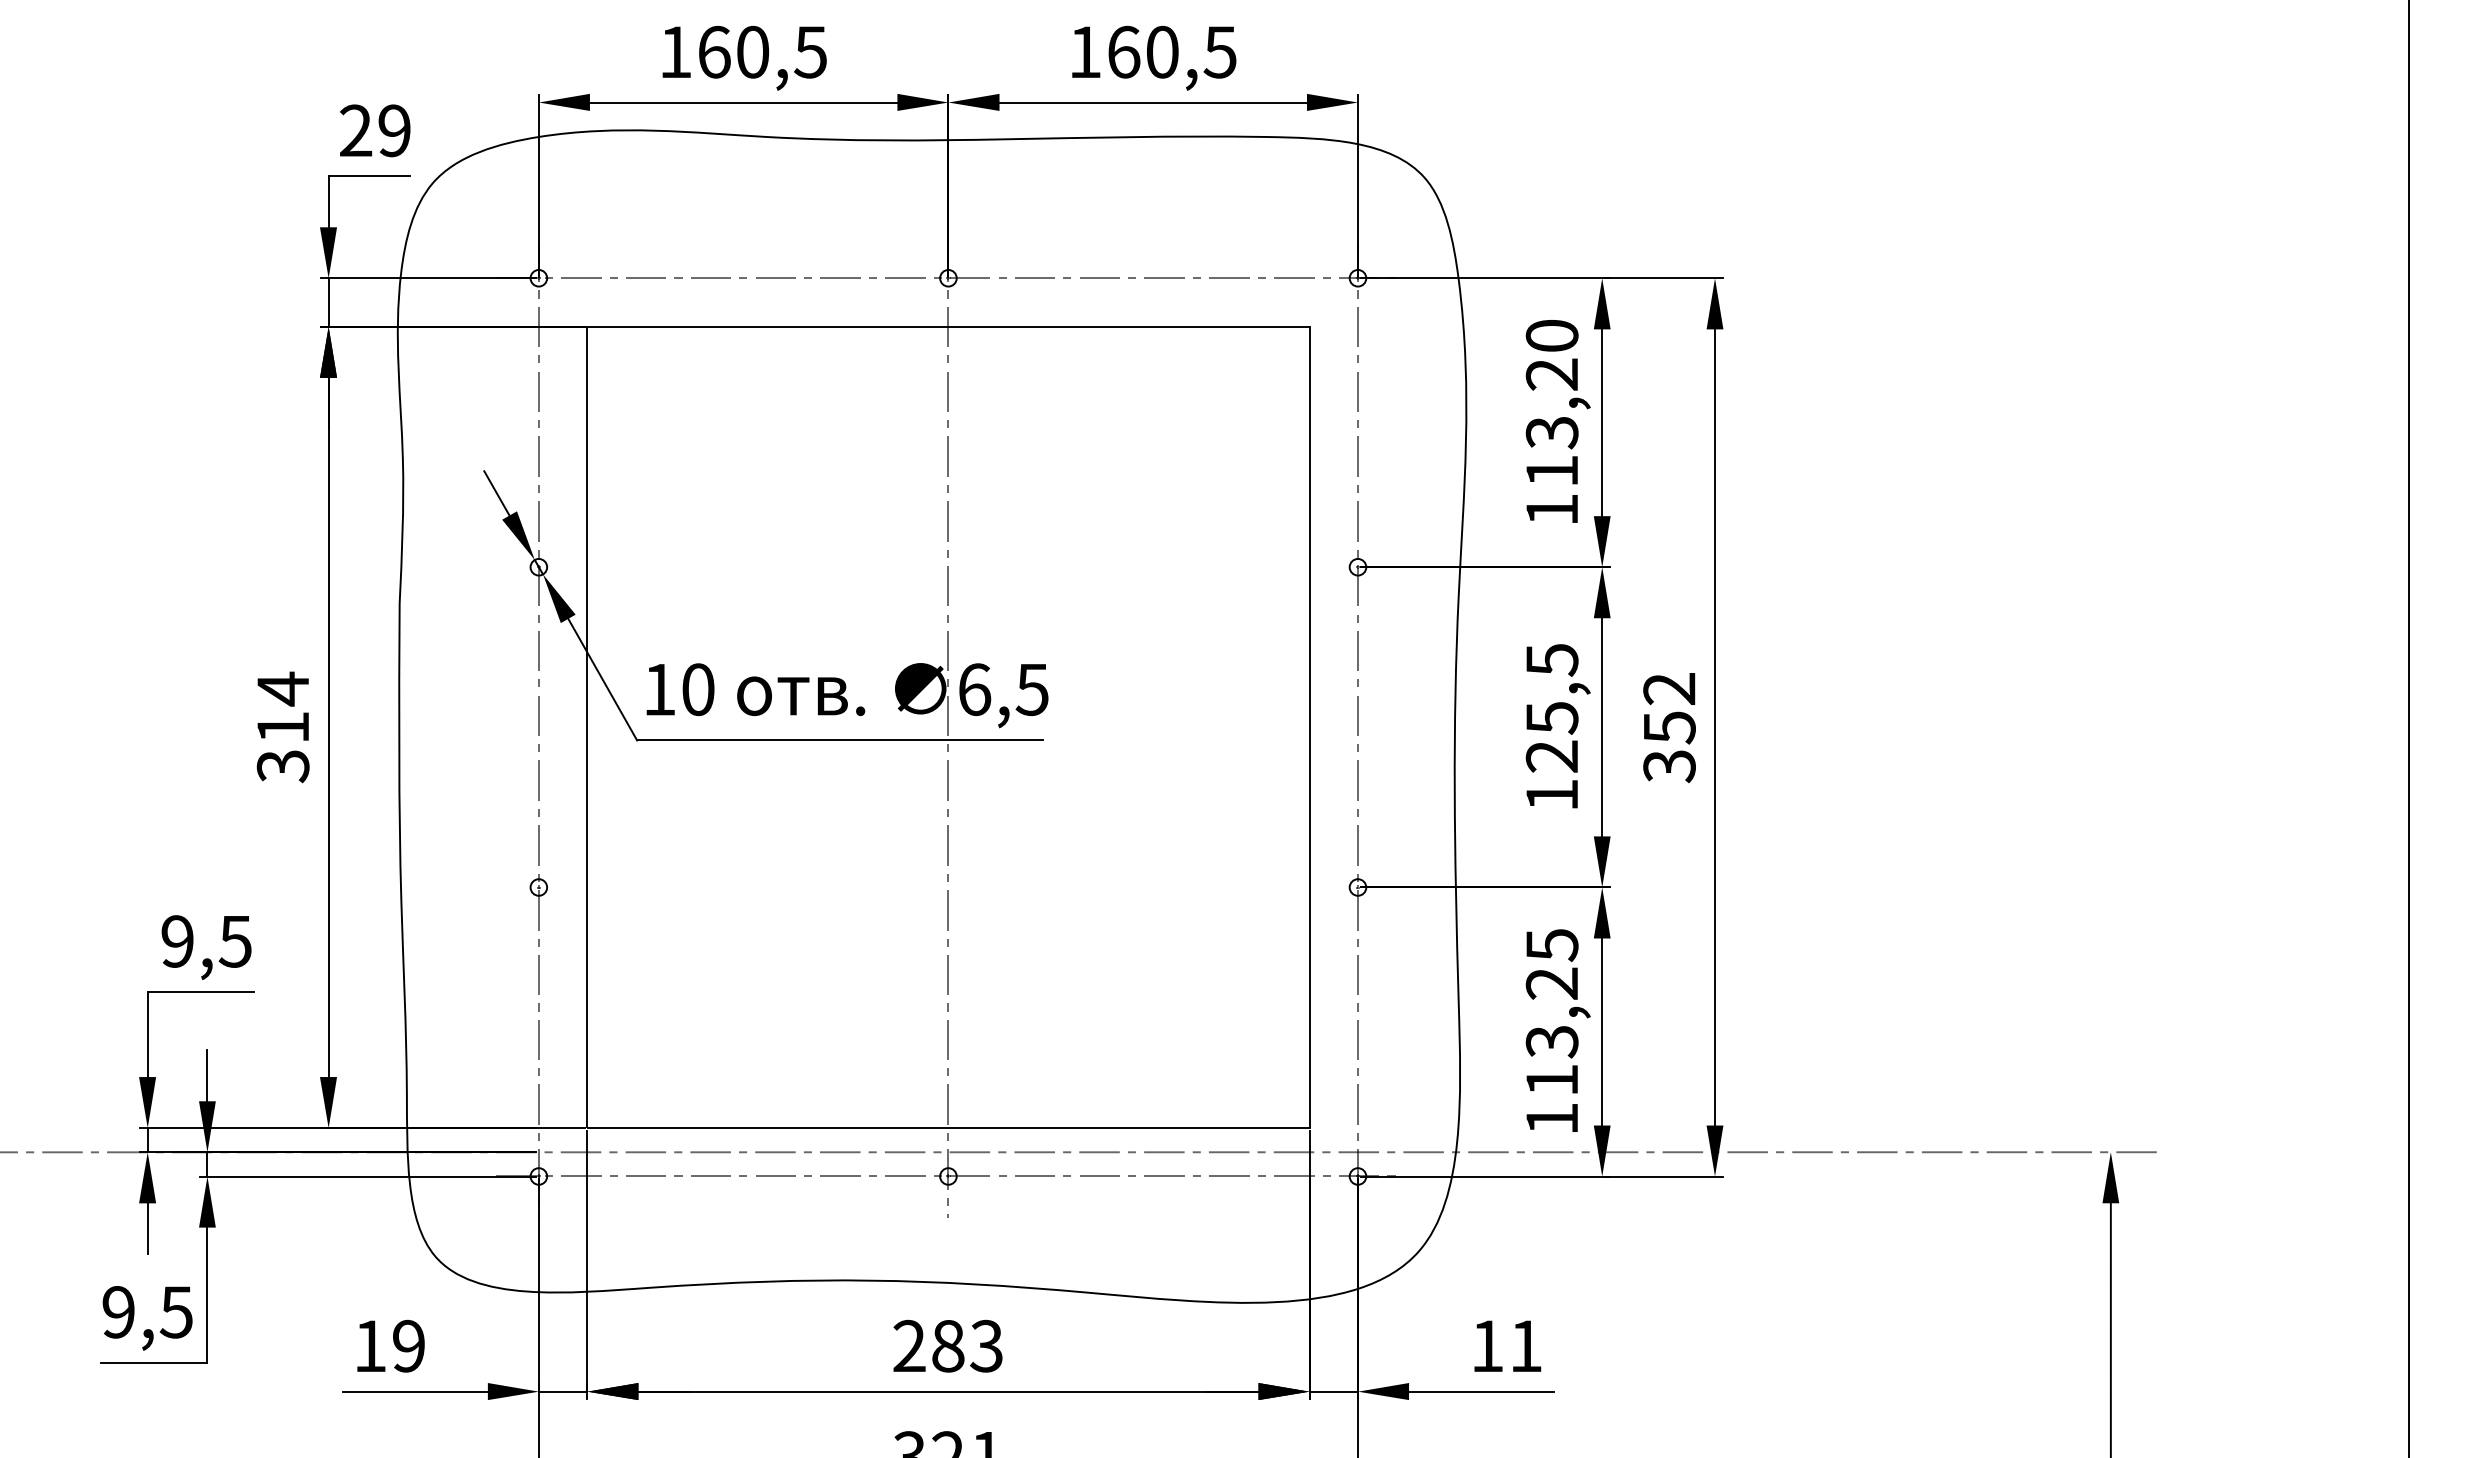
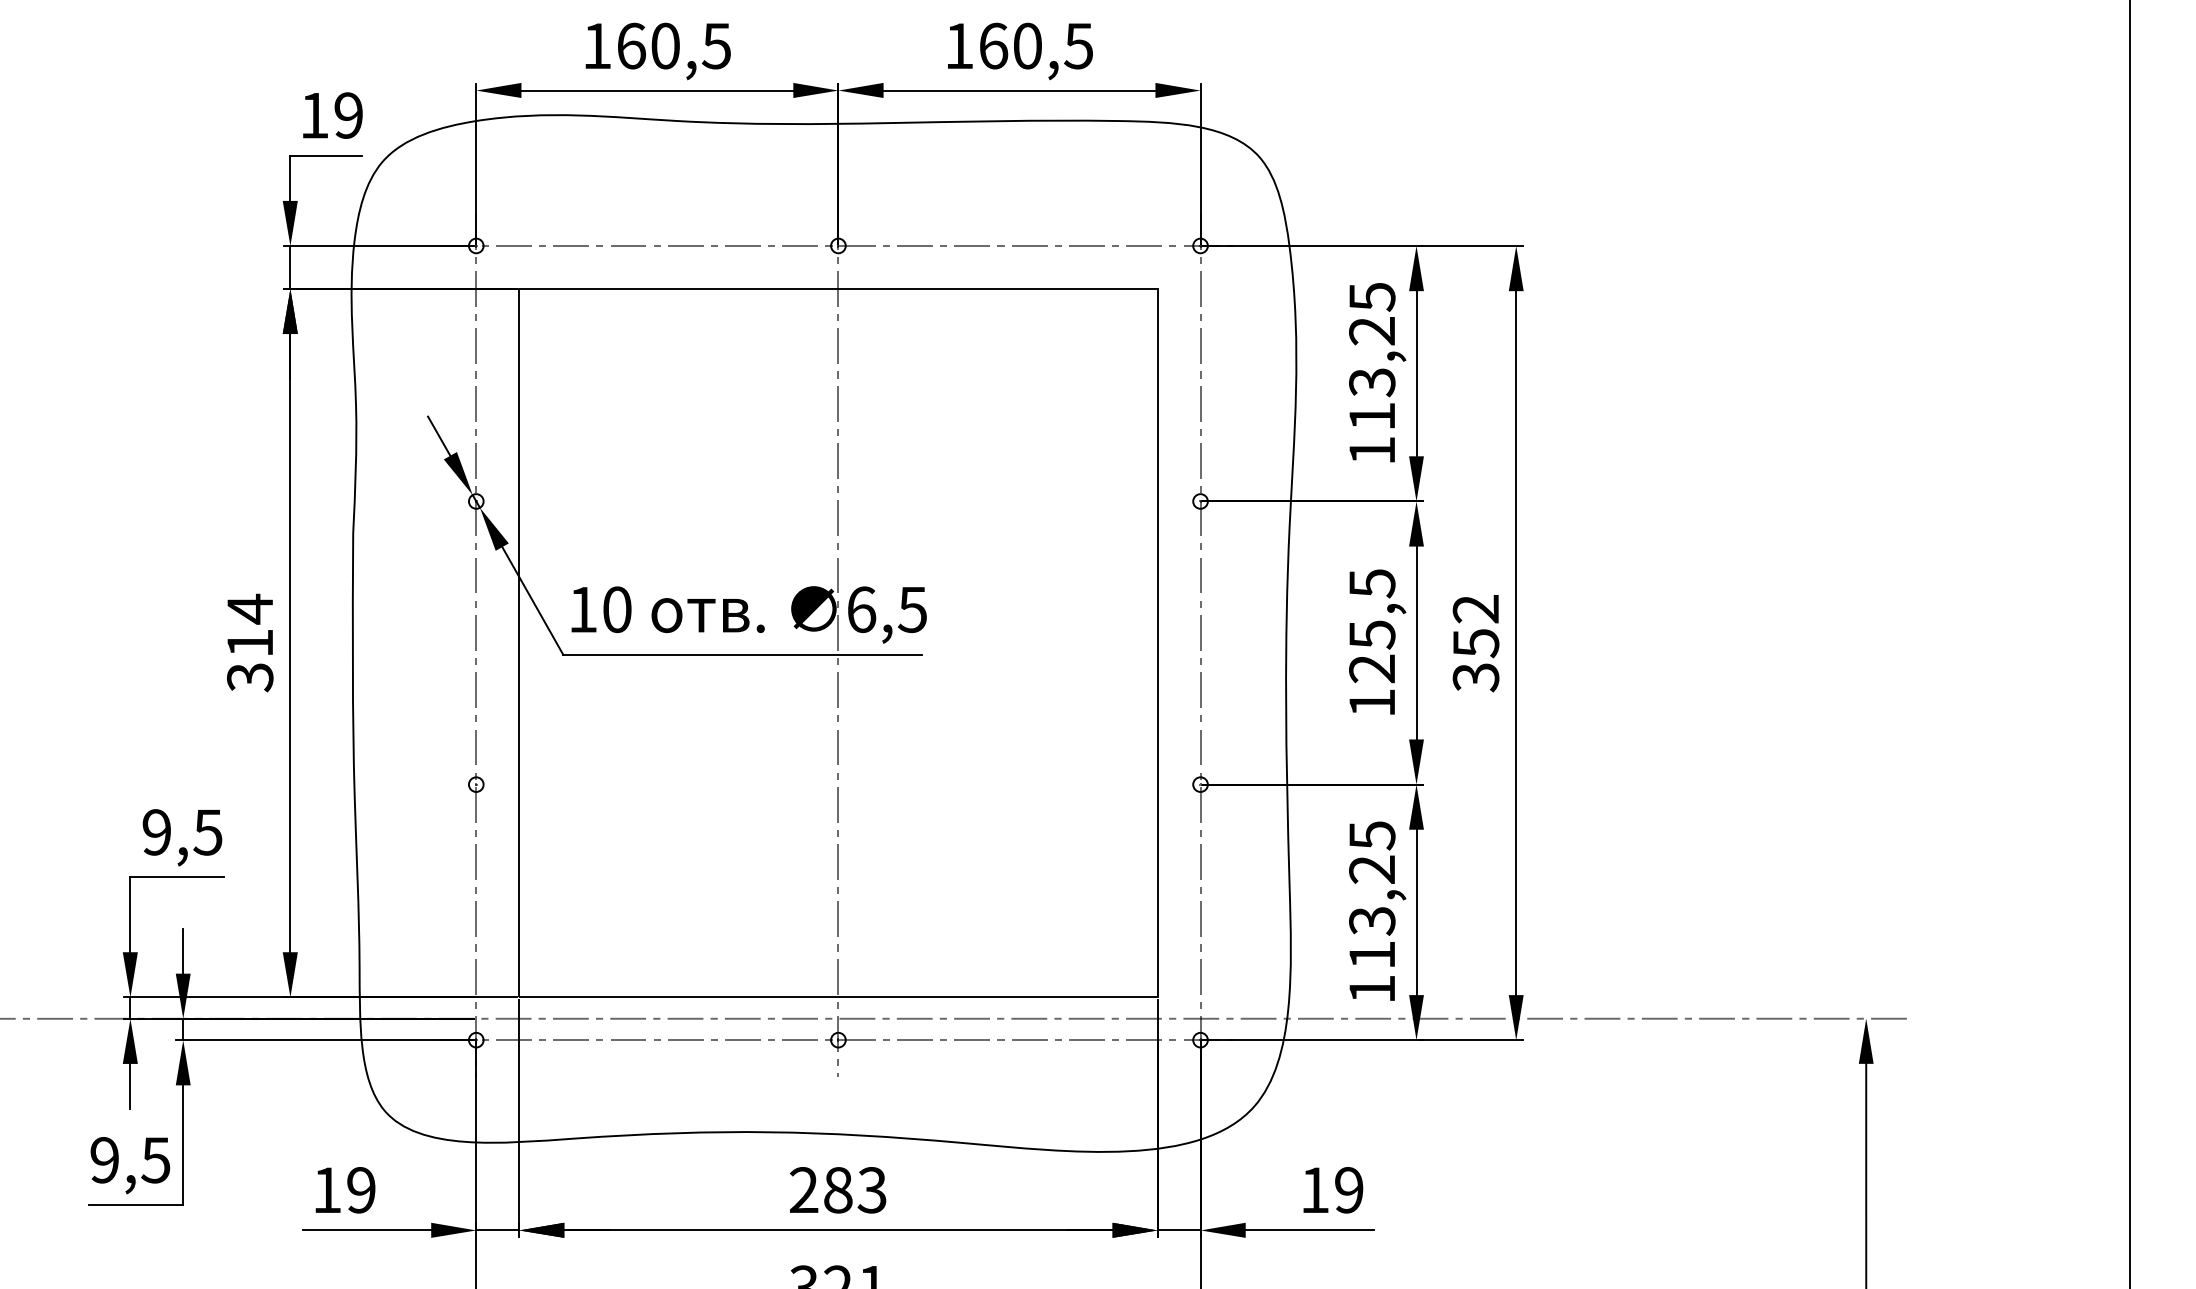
text: (356, 130) -> (315, 115), 29 -> 19
text: (1551, 336) -> (1371, 297), 113,20 -> 113,25
text: (1525, 1345) -> (1348, 1189), 11 -> 19

